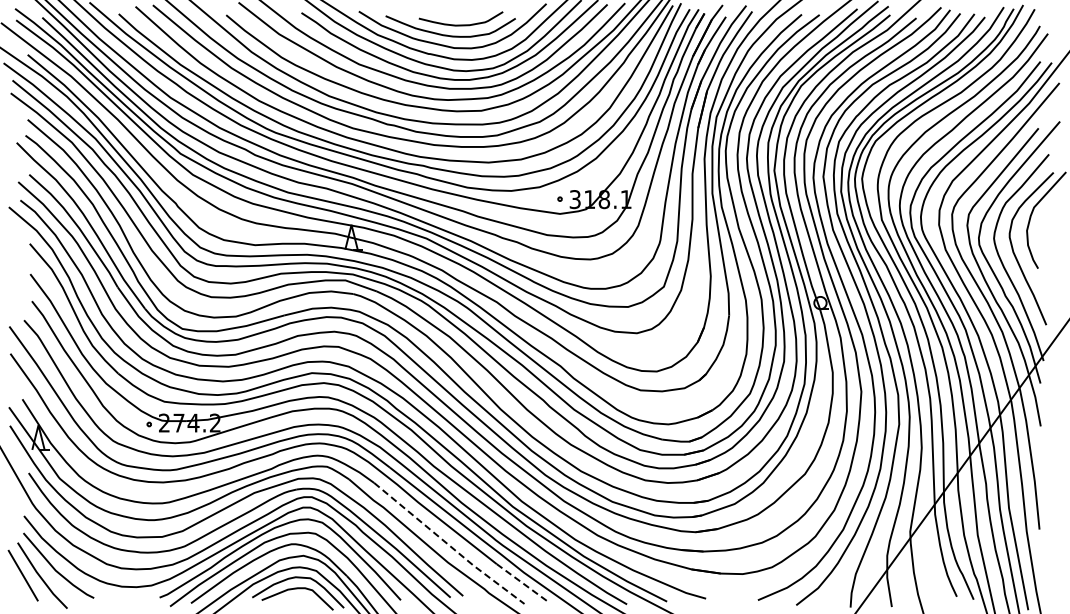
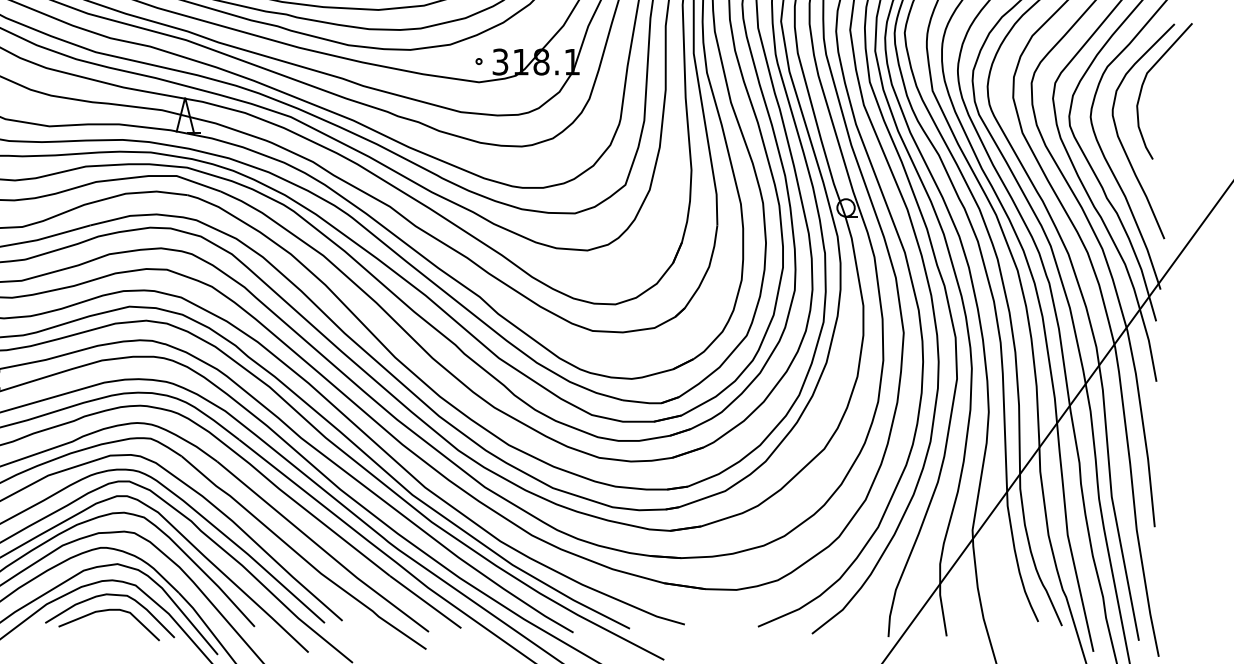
line: (449, 545) -> (323, 549), dashed -> solid
line: (522, 583) -> (426, 603), dashed -> solid

